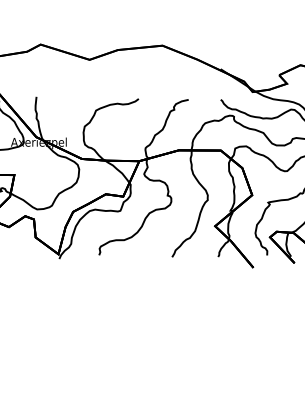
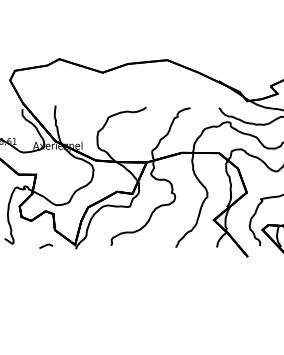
line: (26, 254) -> (46, 245), added

